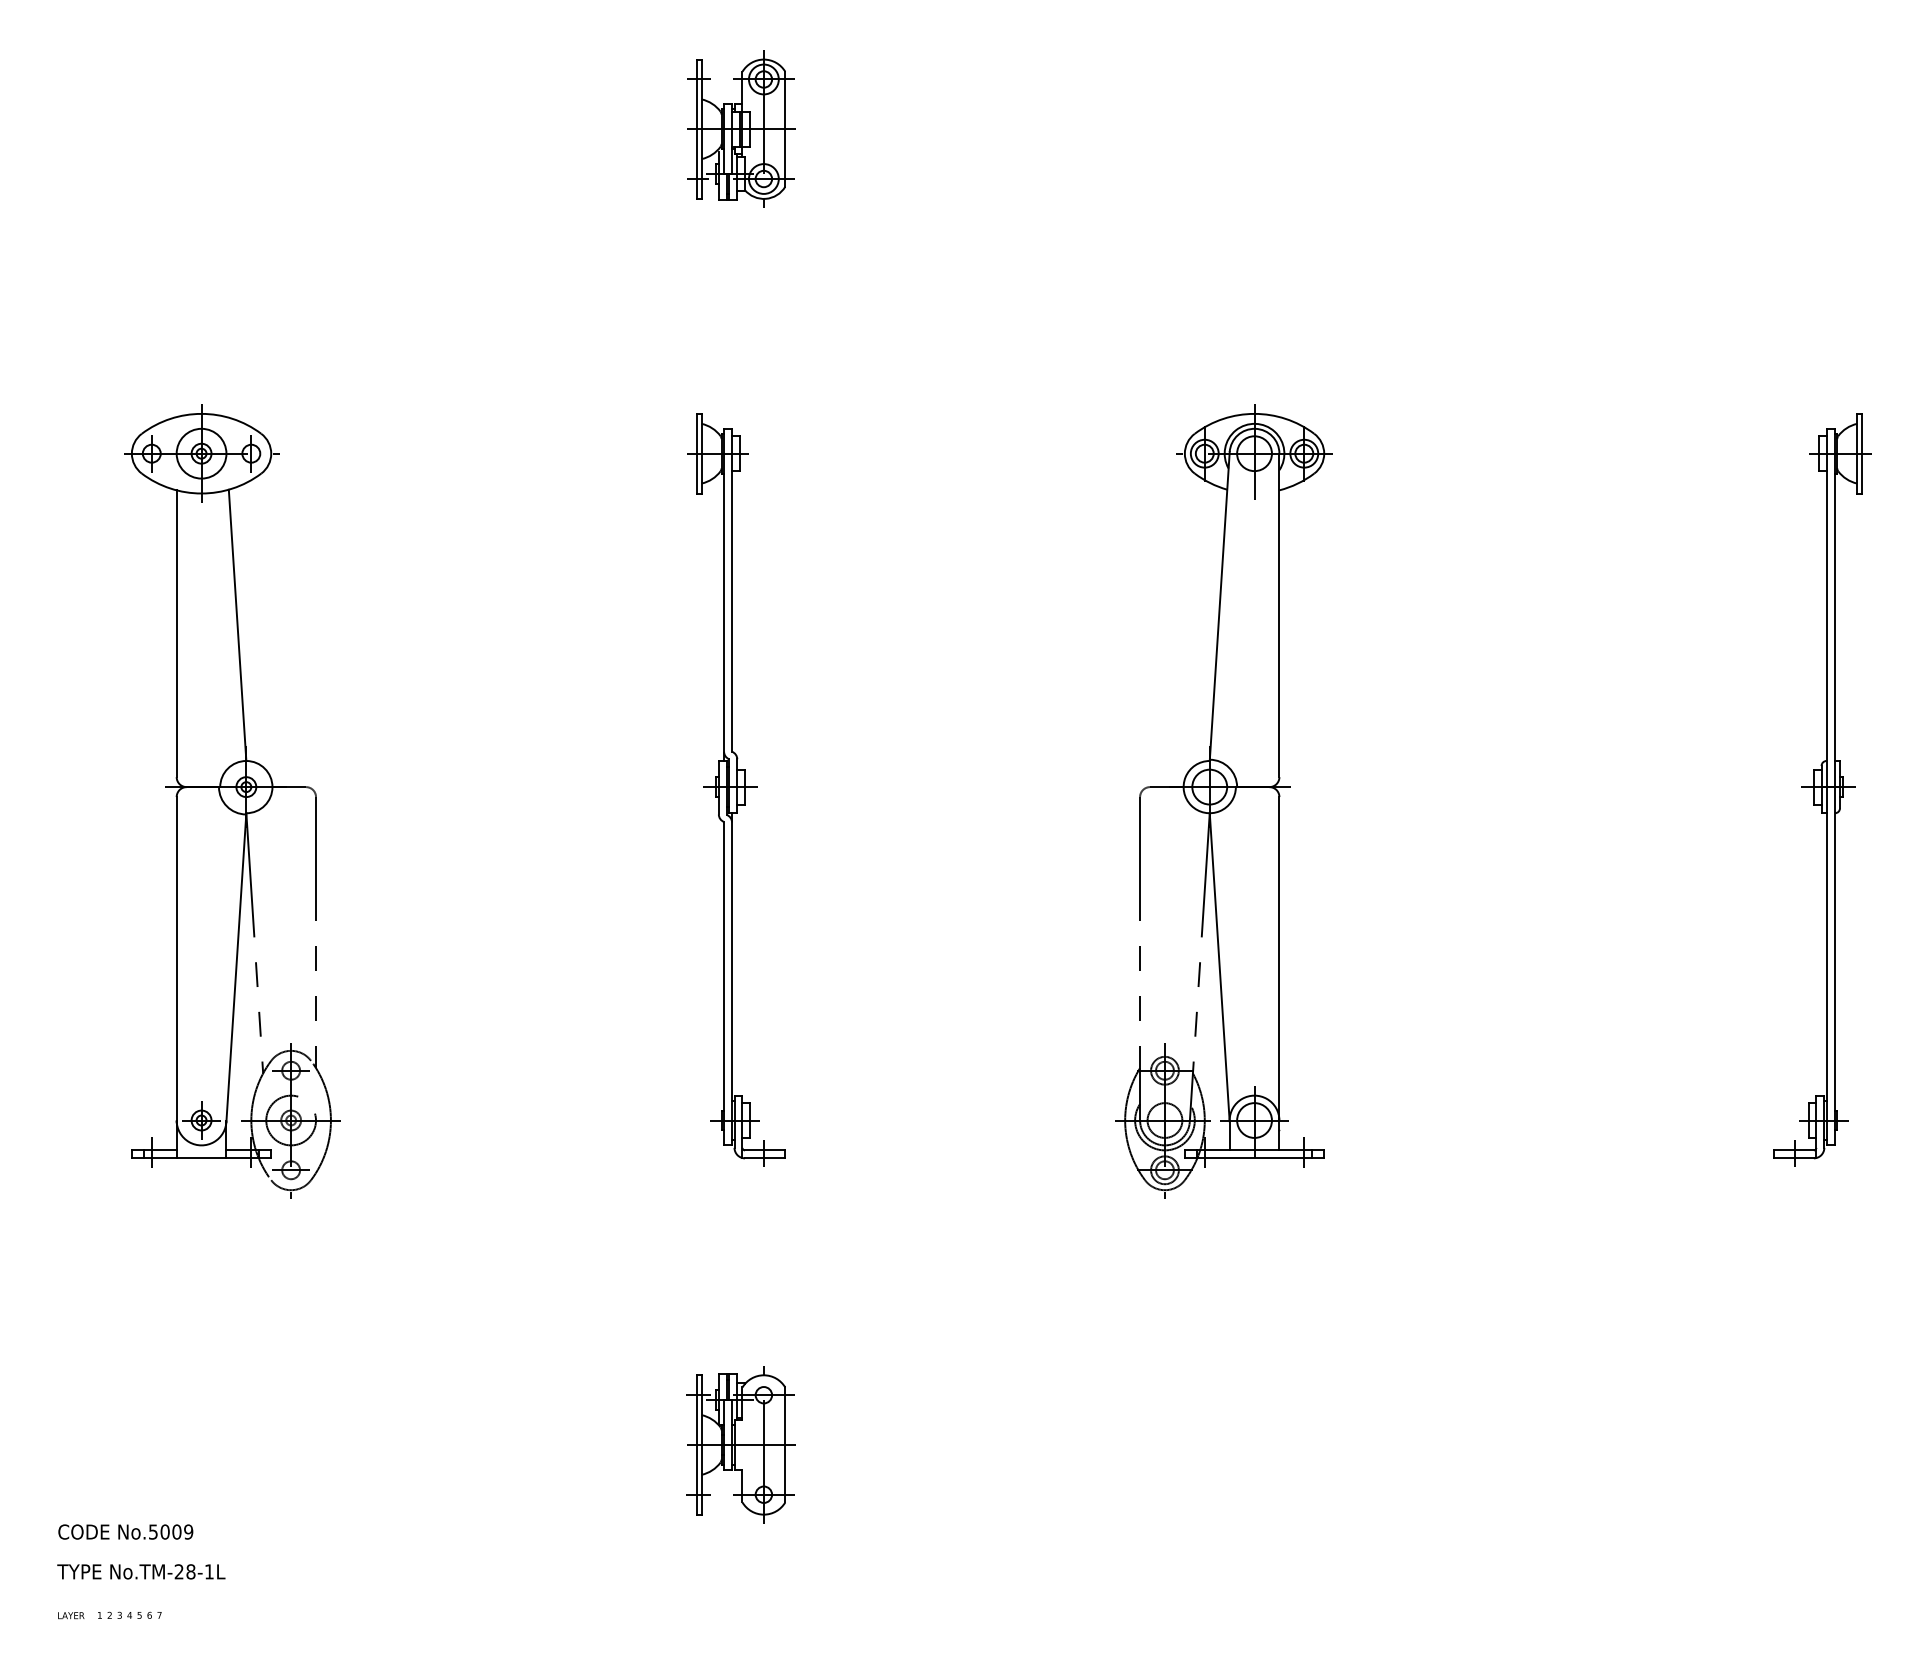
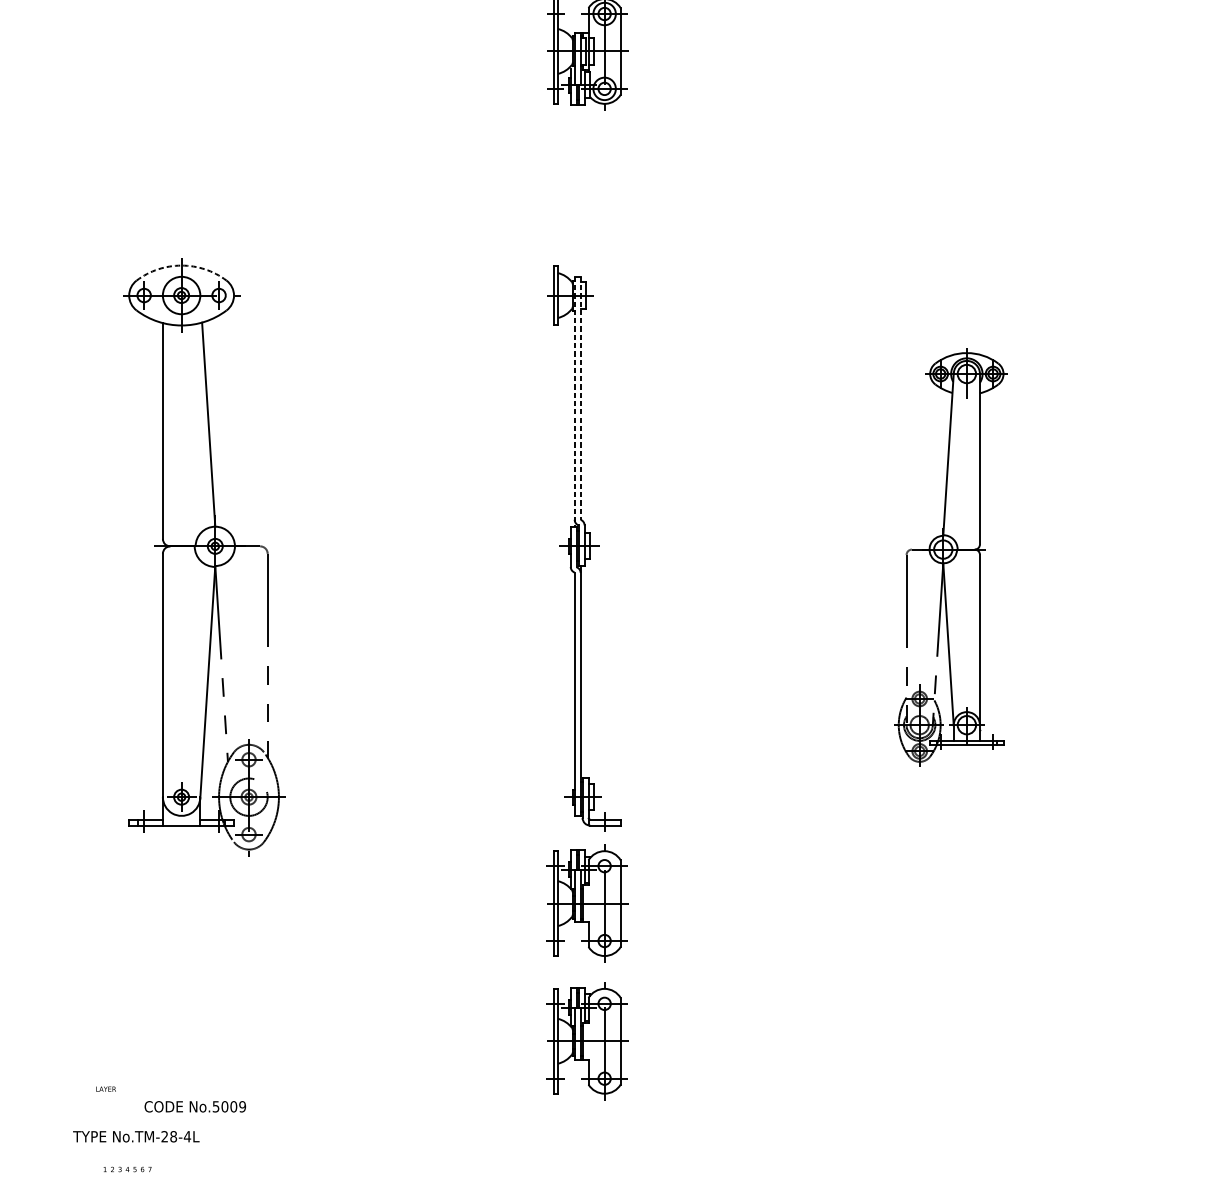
arc: (201, 413) -> (181, 265), solid -> dashed
line: (732, 590) -> (581, 398), solid -> dashed
line: (724, 595) -> (575, 402), solid -> dashed
part: (1223, 801) -> (950, 557), size x0.7
part: (740, 1261) -> (587, 903), added
text: (125, 1531) -> (195, 1106), moved
text: (209, 1571) -> (187, 1136), No.TM-28-1L -> No.TM-28-4L
text: (71, 1615) -> (106, 1089), moved

